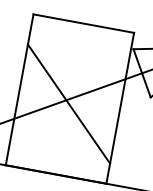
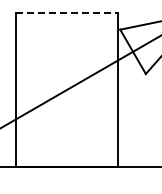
line: (84, 23) -> (67, 13), solid -> dashed
line: (68, 104) -> (66, 95), removed

